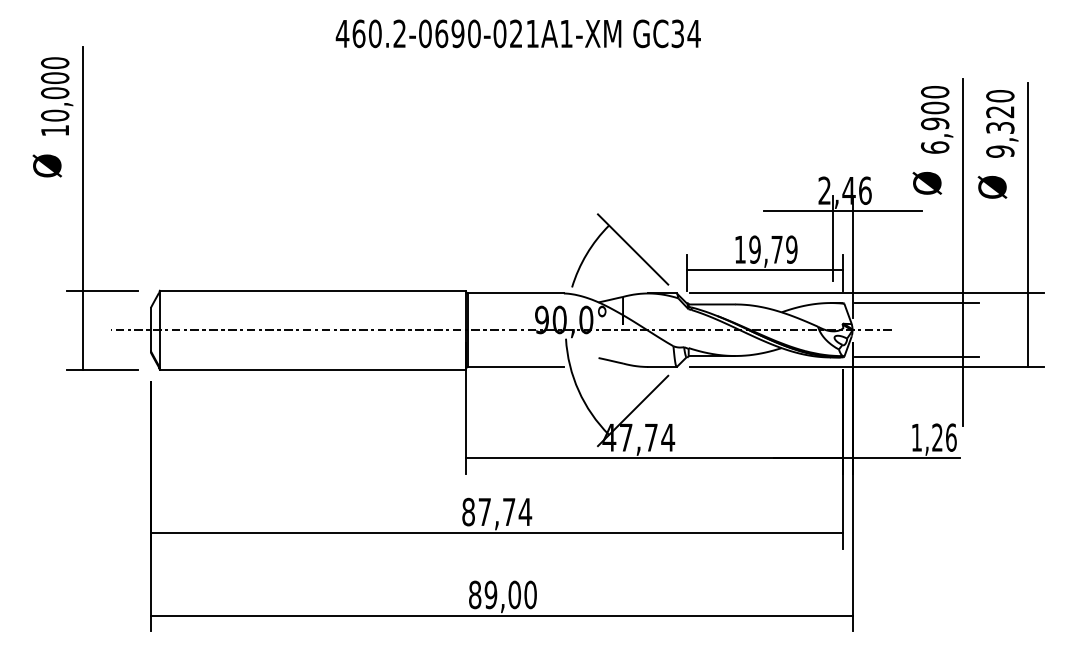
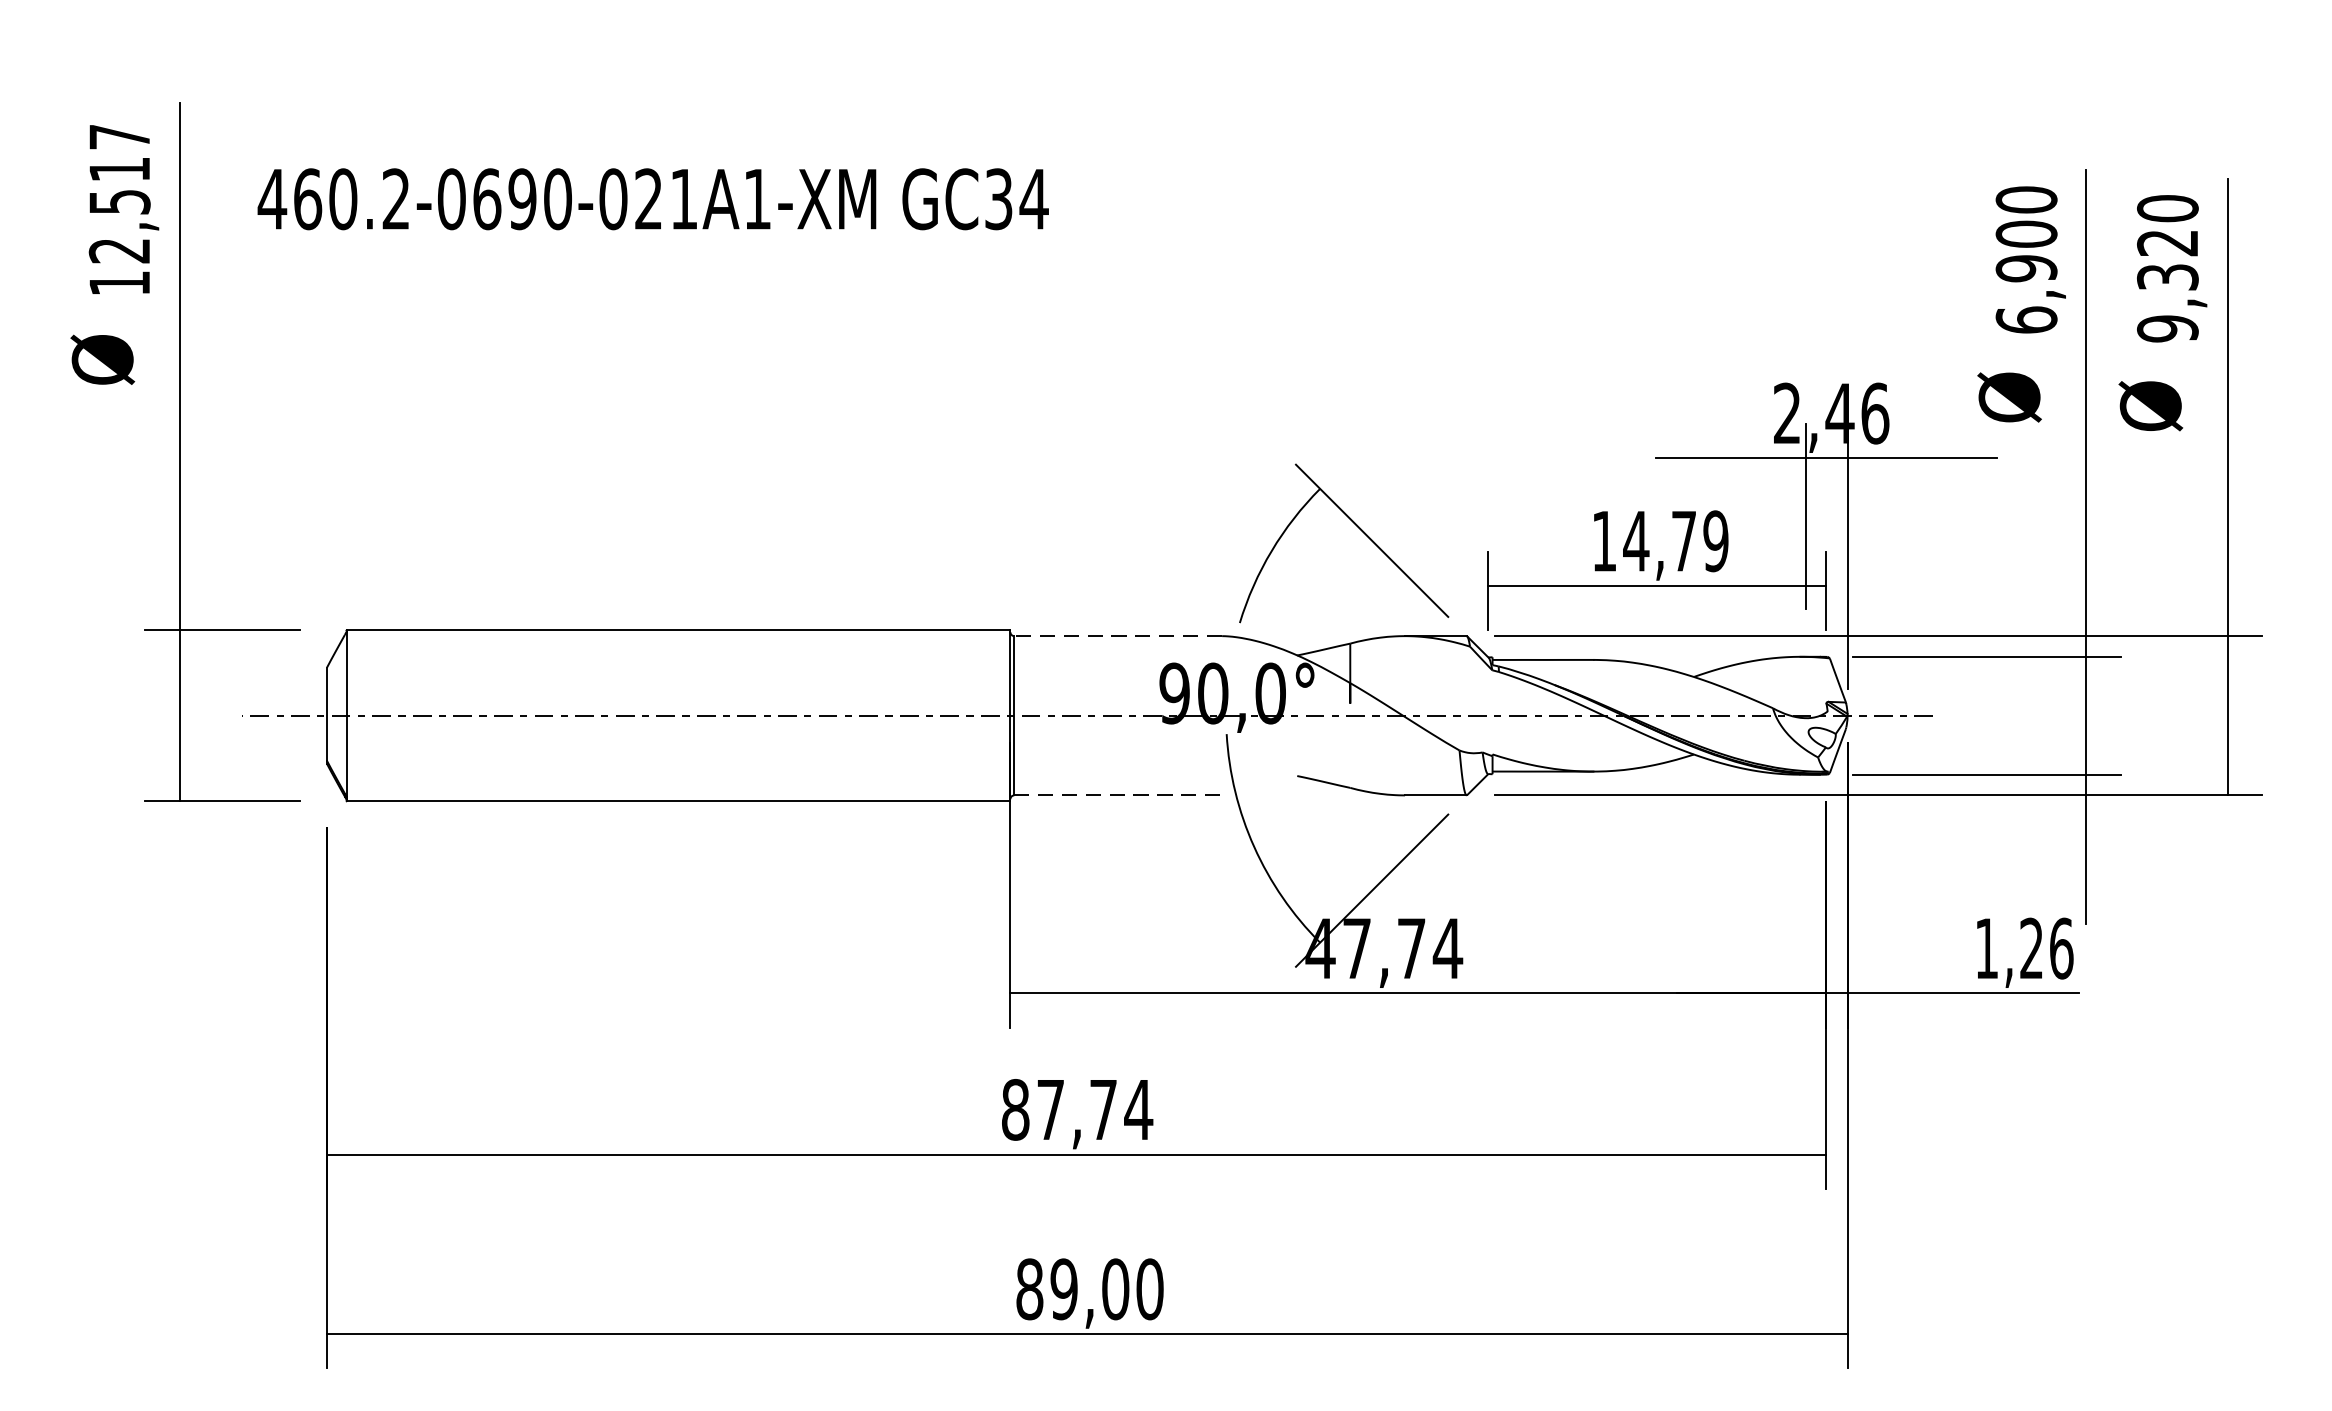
text: (517, 33) -> (651, 198), moved
text: (55, 89) -> (120, 194), 10,000 -> 12,517
text: (754, 249) -> (1635, 540), 19,79 -> 14,79
line: (515, 293) -> (1117, 636), solid -> dashed
line: (515, 366) -> (1117, 794), solid -> dashed

